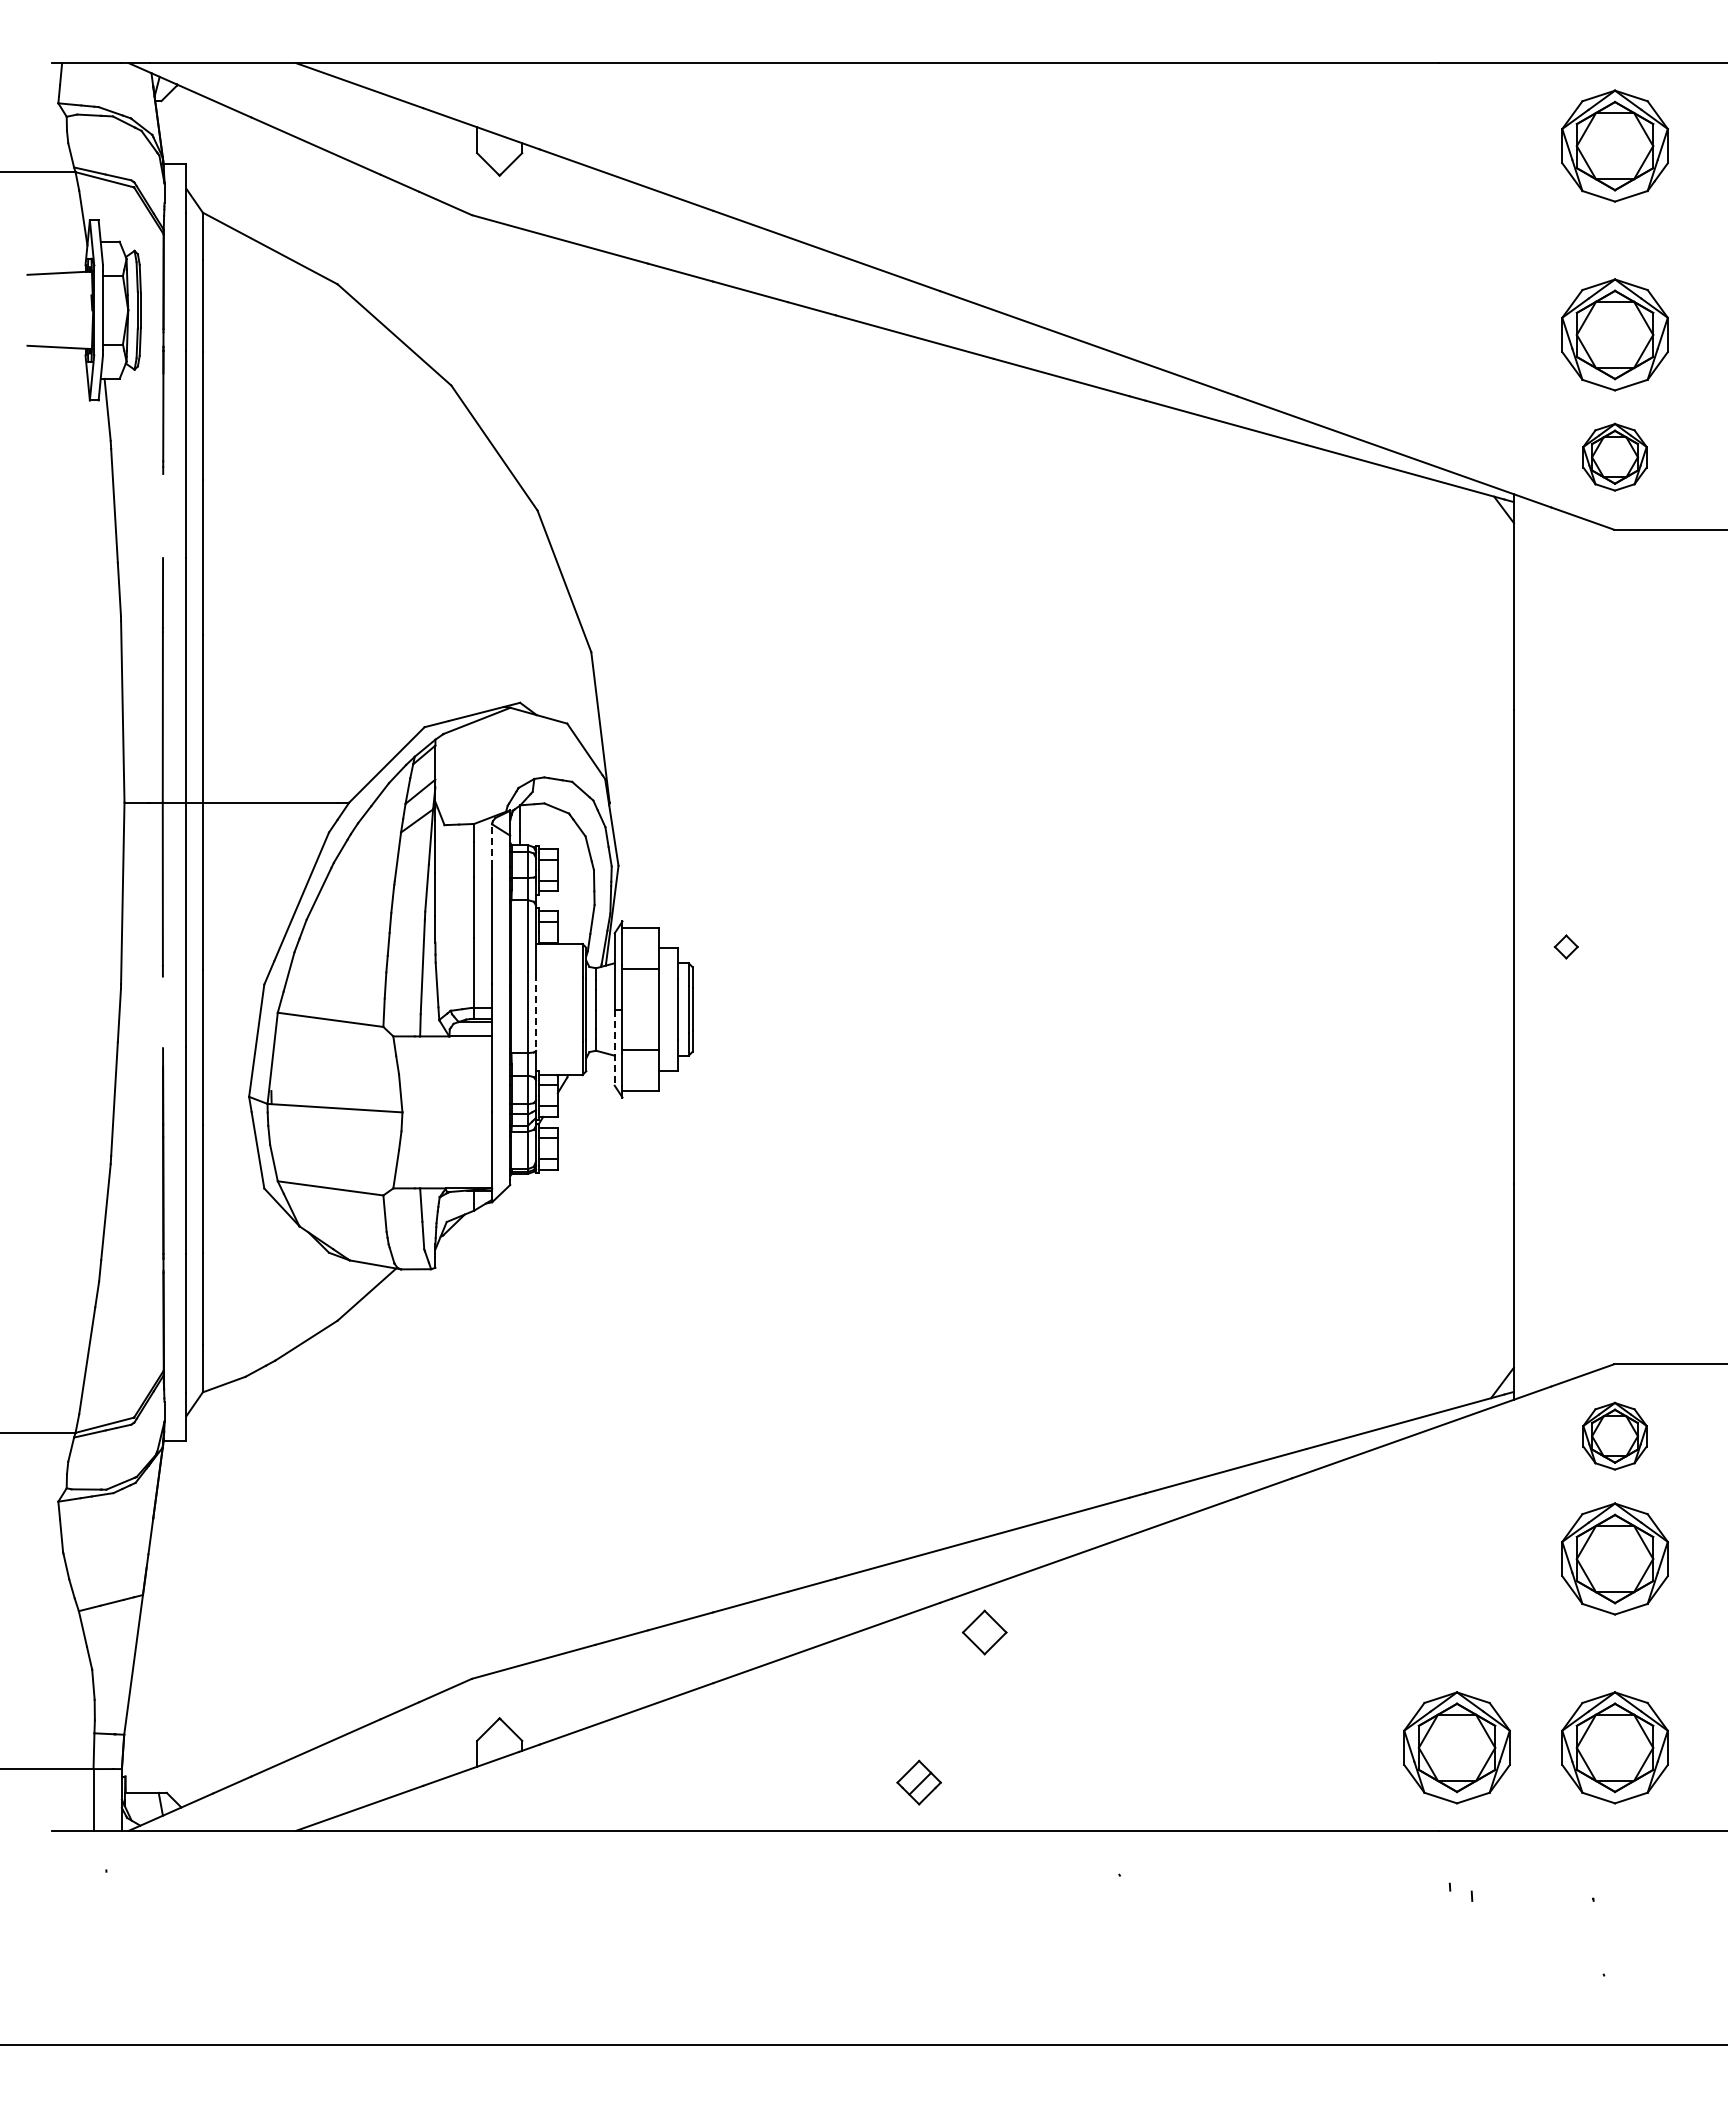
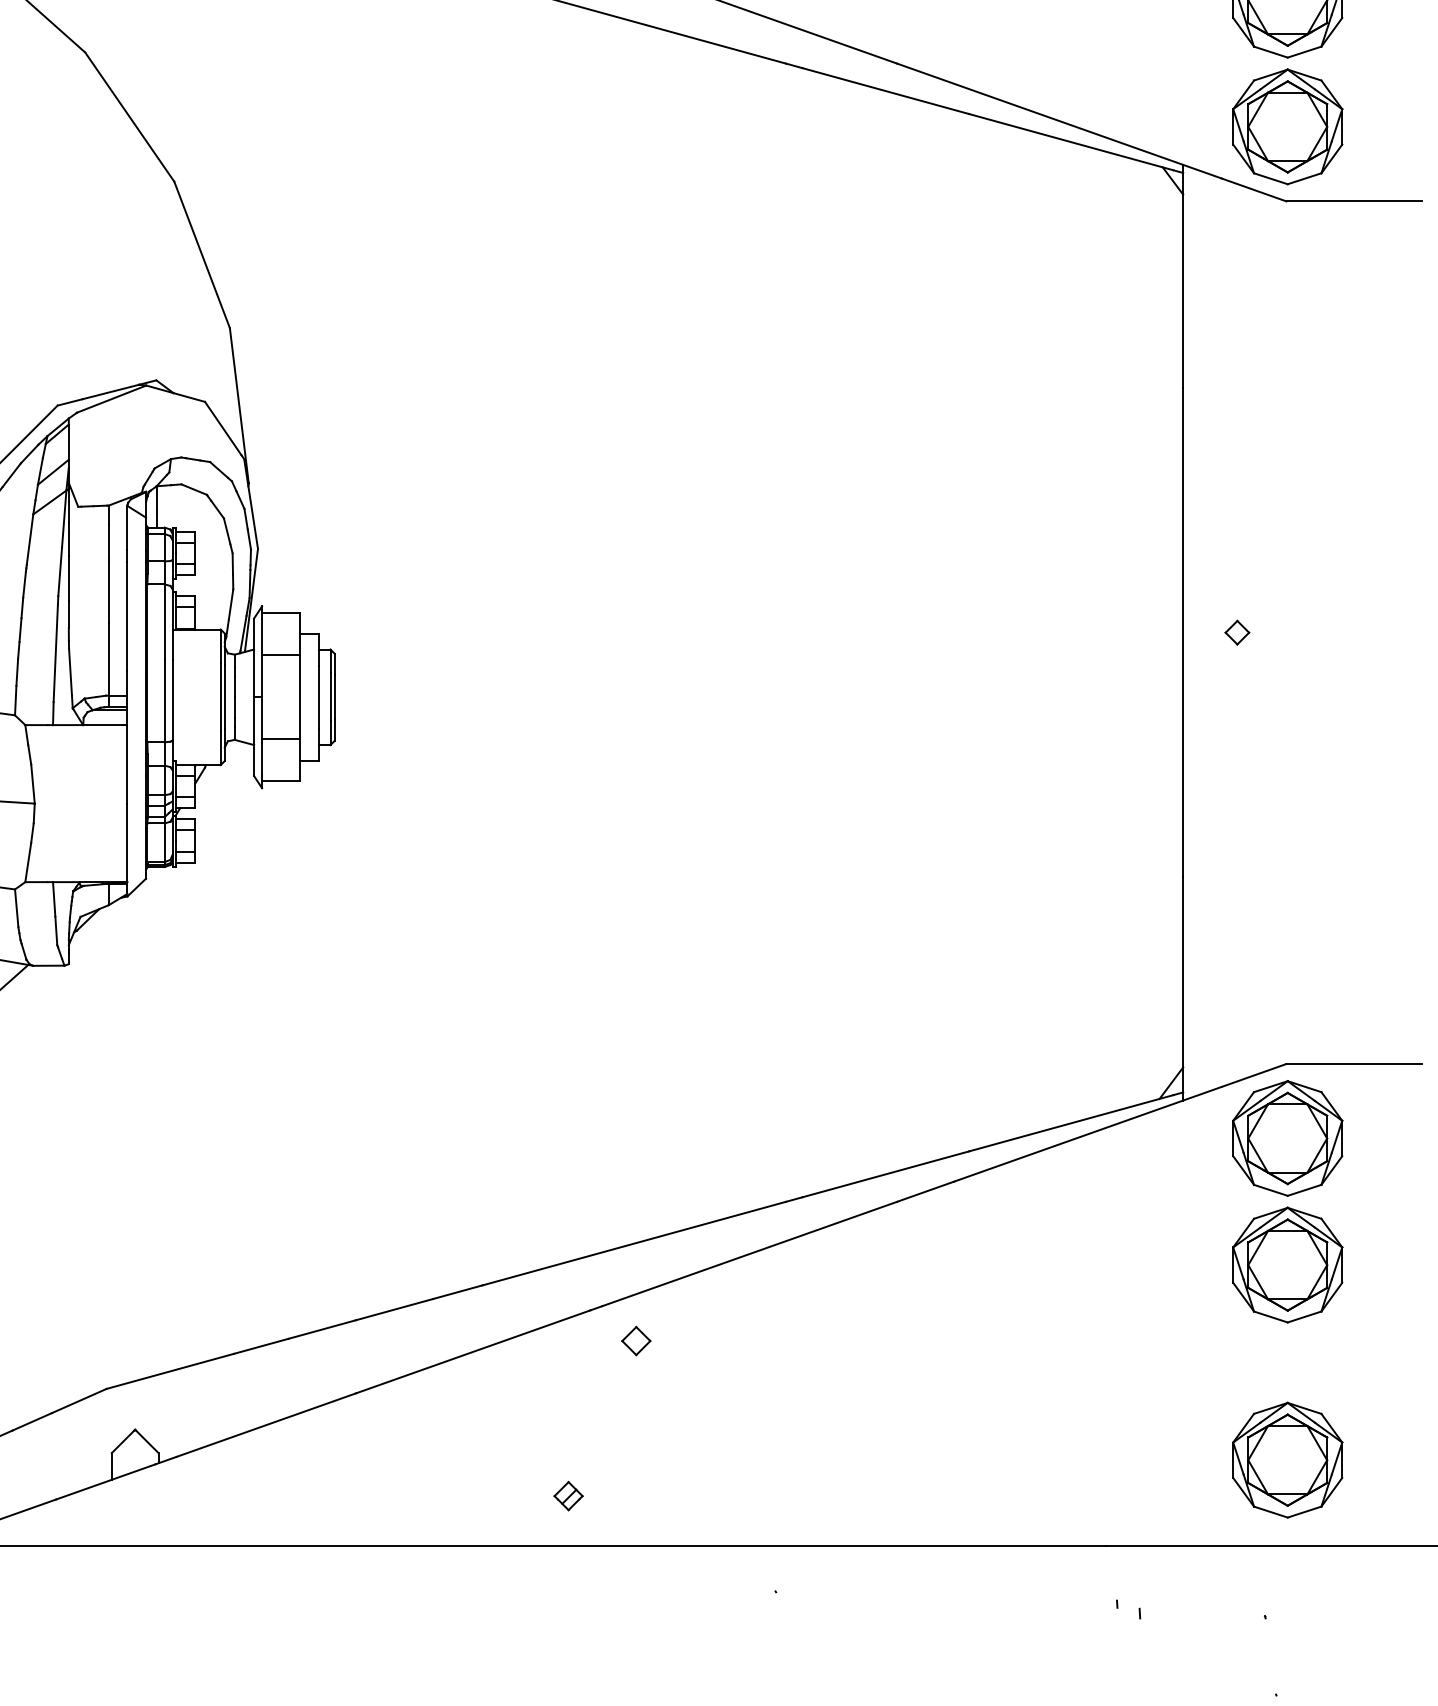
part: (1614, 456) -> (1287, 125), size x1.67
line: (492, 845) -> (127, 527), dashed -> solid
line: (536, 1012) -> (173, 700), dashed -> solid
line: (614, 1048) -> (253, 737), dashed -> solid
part: (1614, 1435) -> (1287, 1137), size x1.67
part: (984, 1632) -> (636, 1341), size x0.62
part: (1456, 1747) -> (1123, 1459), removed
part: (918, 1782) -> (567, 1496), size x0.62

